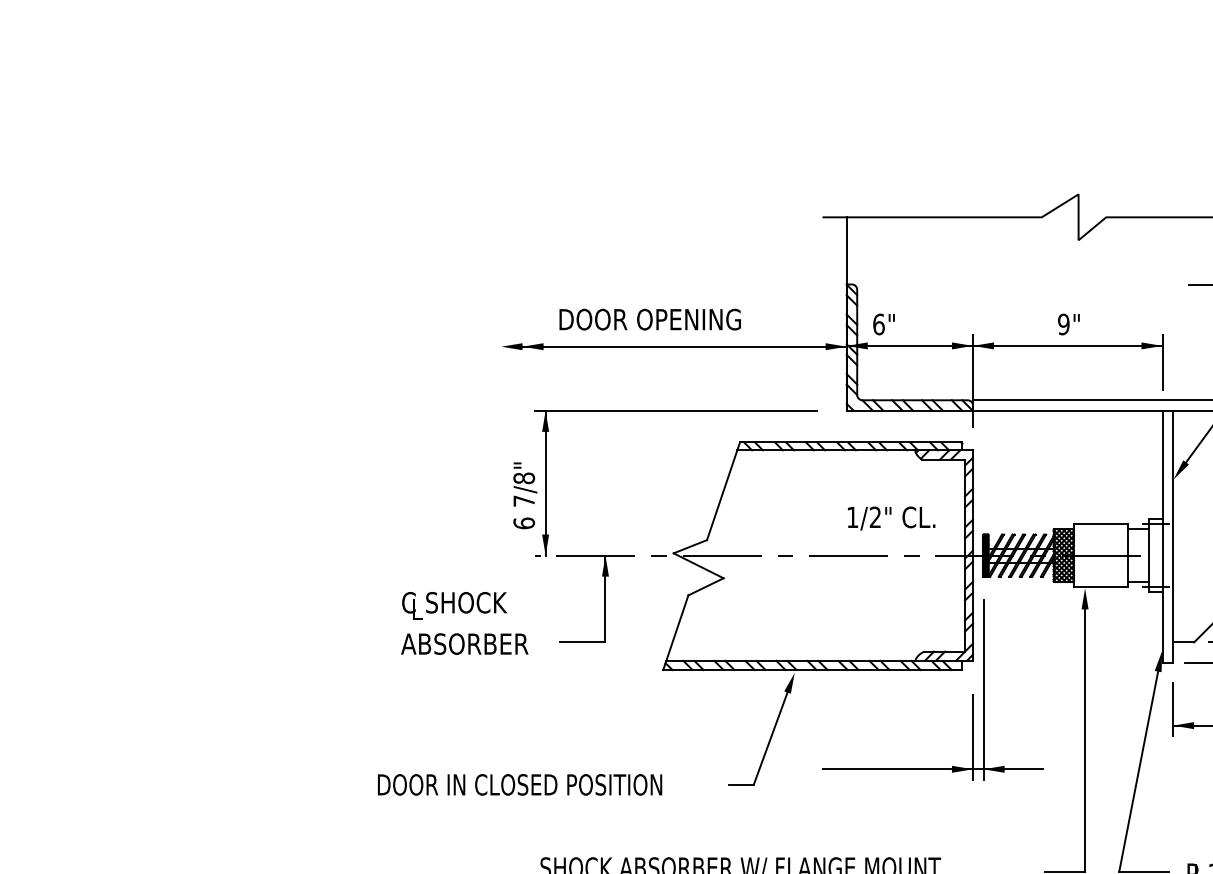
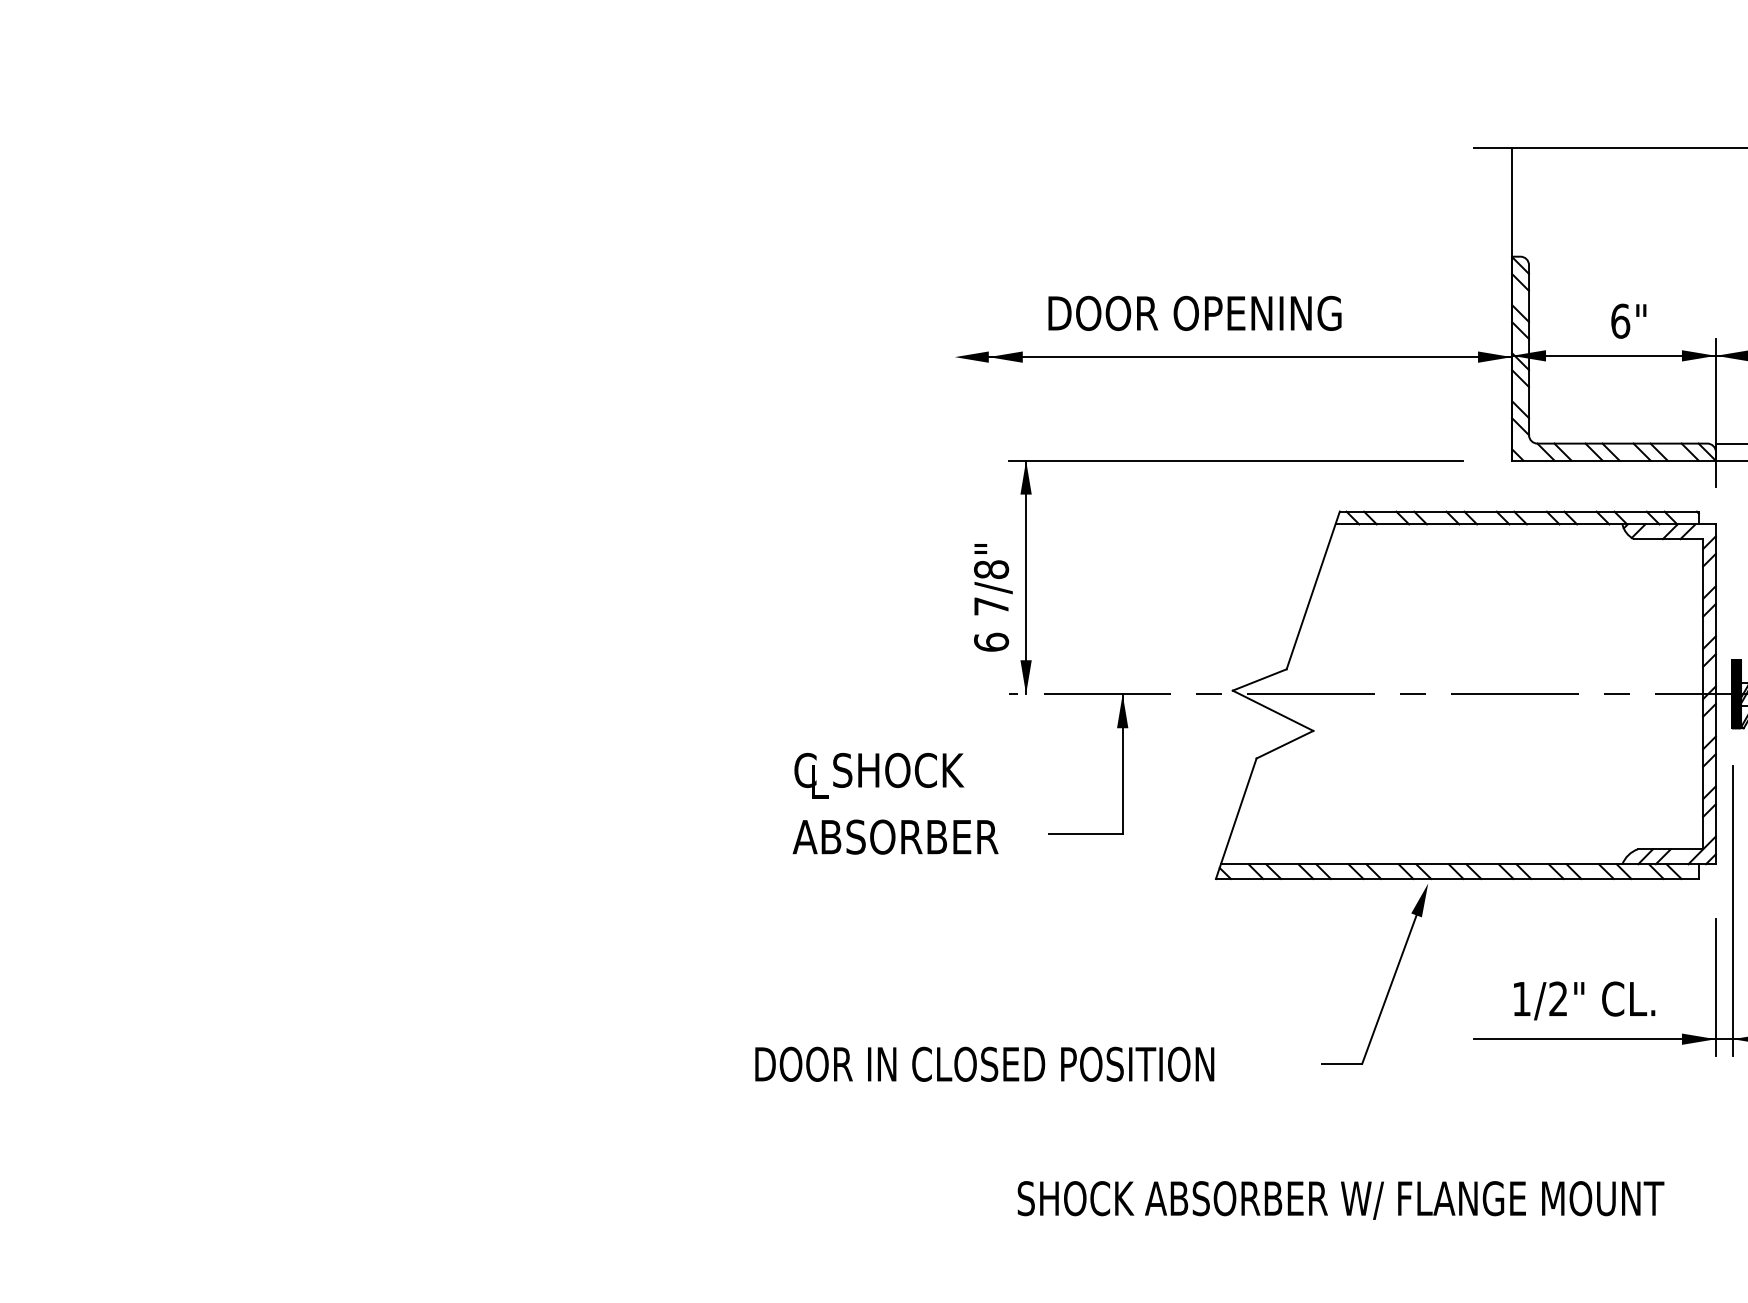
text: (883, 324) -> (1627, 321), moved
text: (891, 518) -> (1584, 1000), moved

